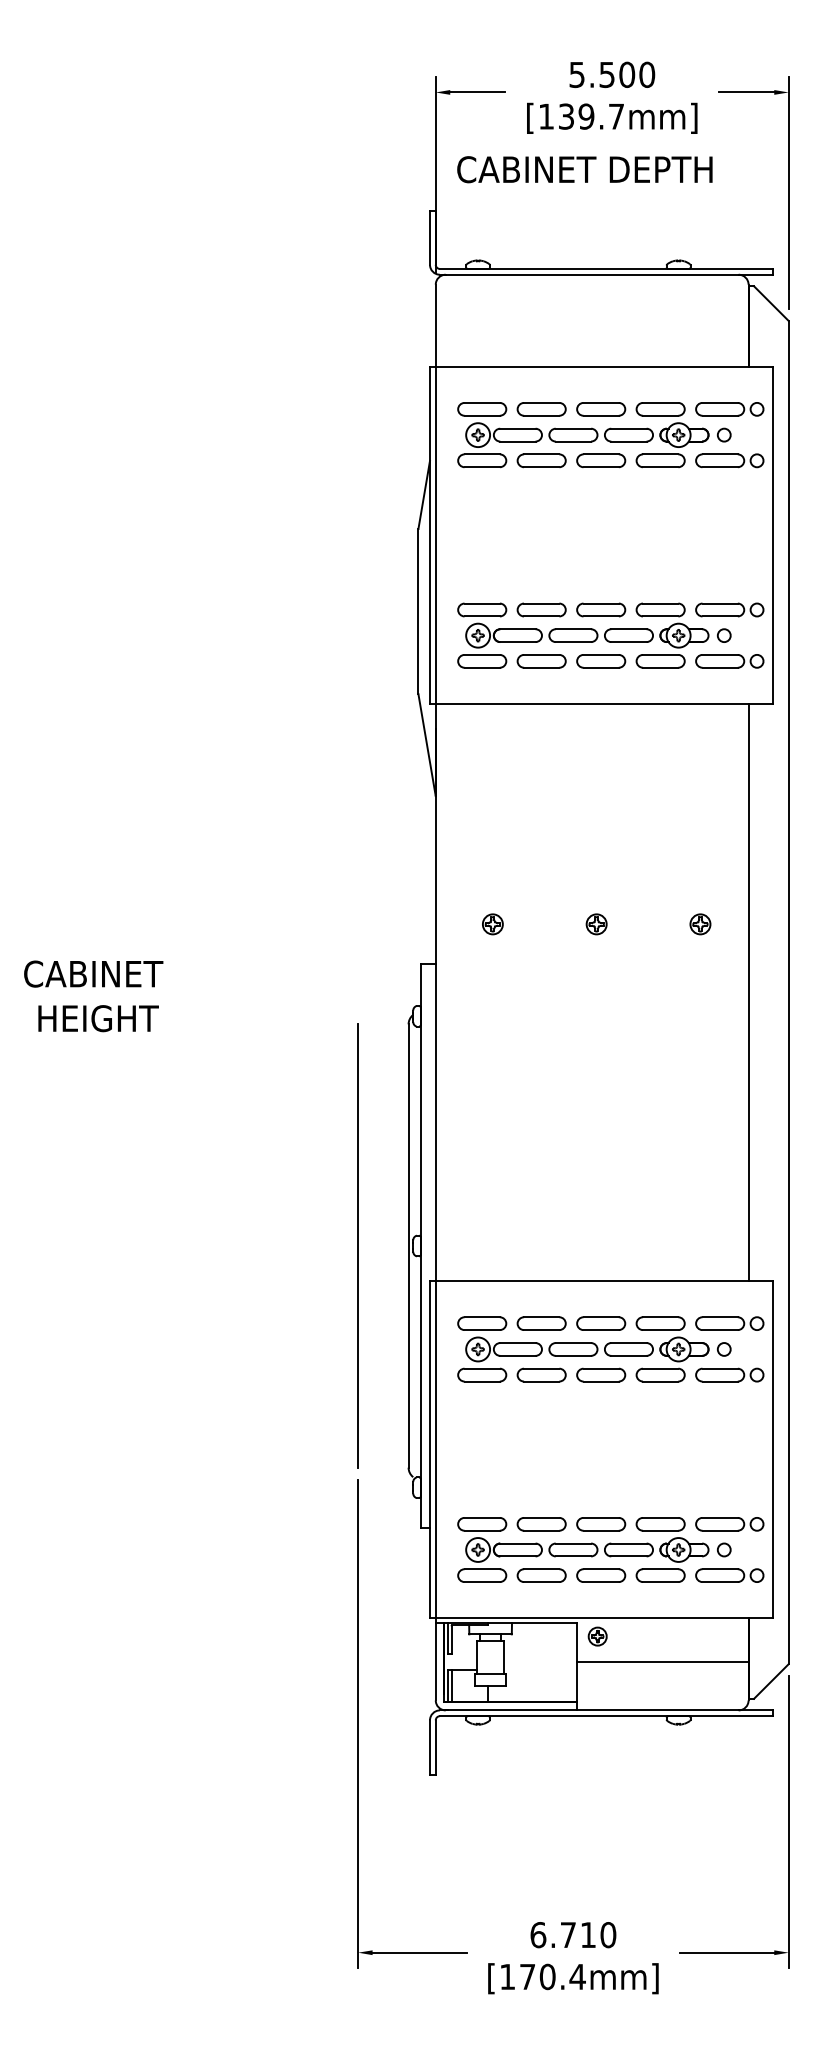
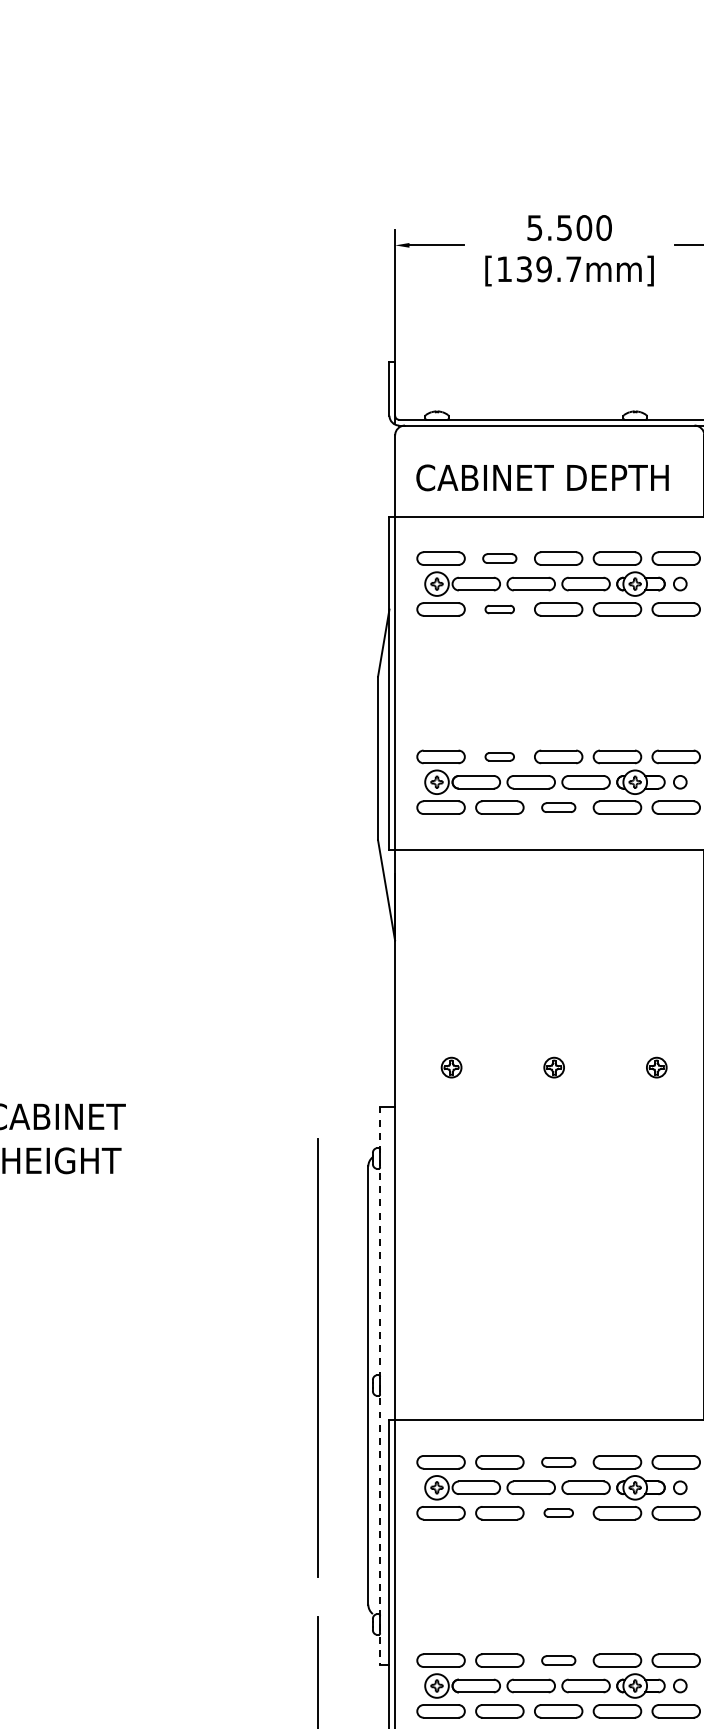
text: (584, 169) -> (542, 477), moved
part: (541, 409) -> (499, 558), size x0.7
part: (541, 460) -> (499, 609), size x0.6
part: (541, 609) -> (499, 756), size x0.6
part: (601, 661) -> (558, 807), size x0.7
line: (357, 1245) -> (317, 1357), moved
line: (420, 1246) -> (380, 1386), solid -> dashed
part: (601, 1323) -> (558, 1462), size x0.7
part: (601, 1374) -> (558, 1512), size x0.6
part: (601, 1524) -> (558, 1660), size x0.7

